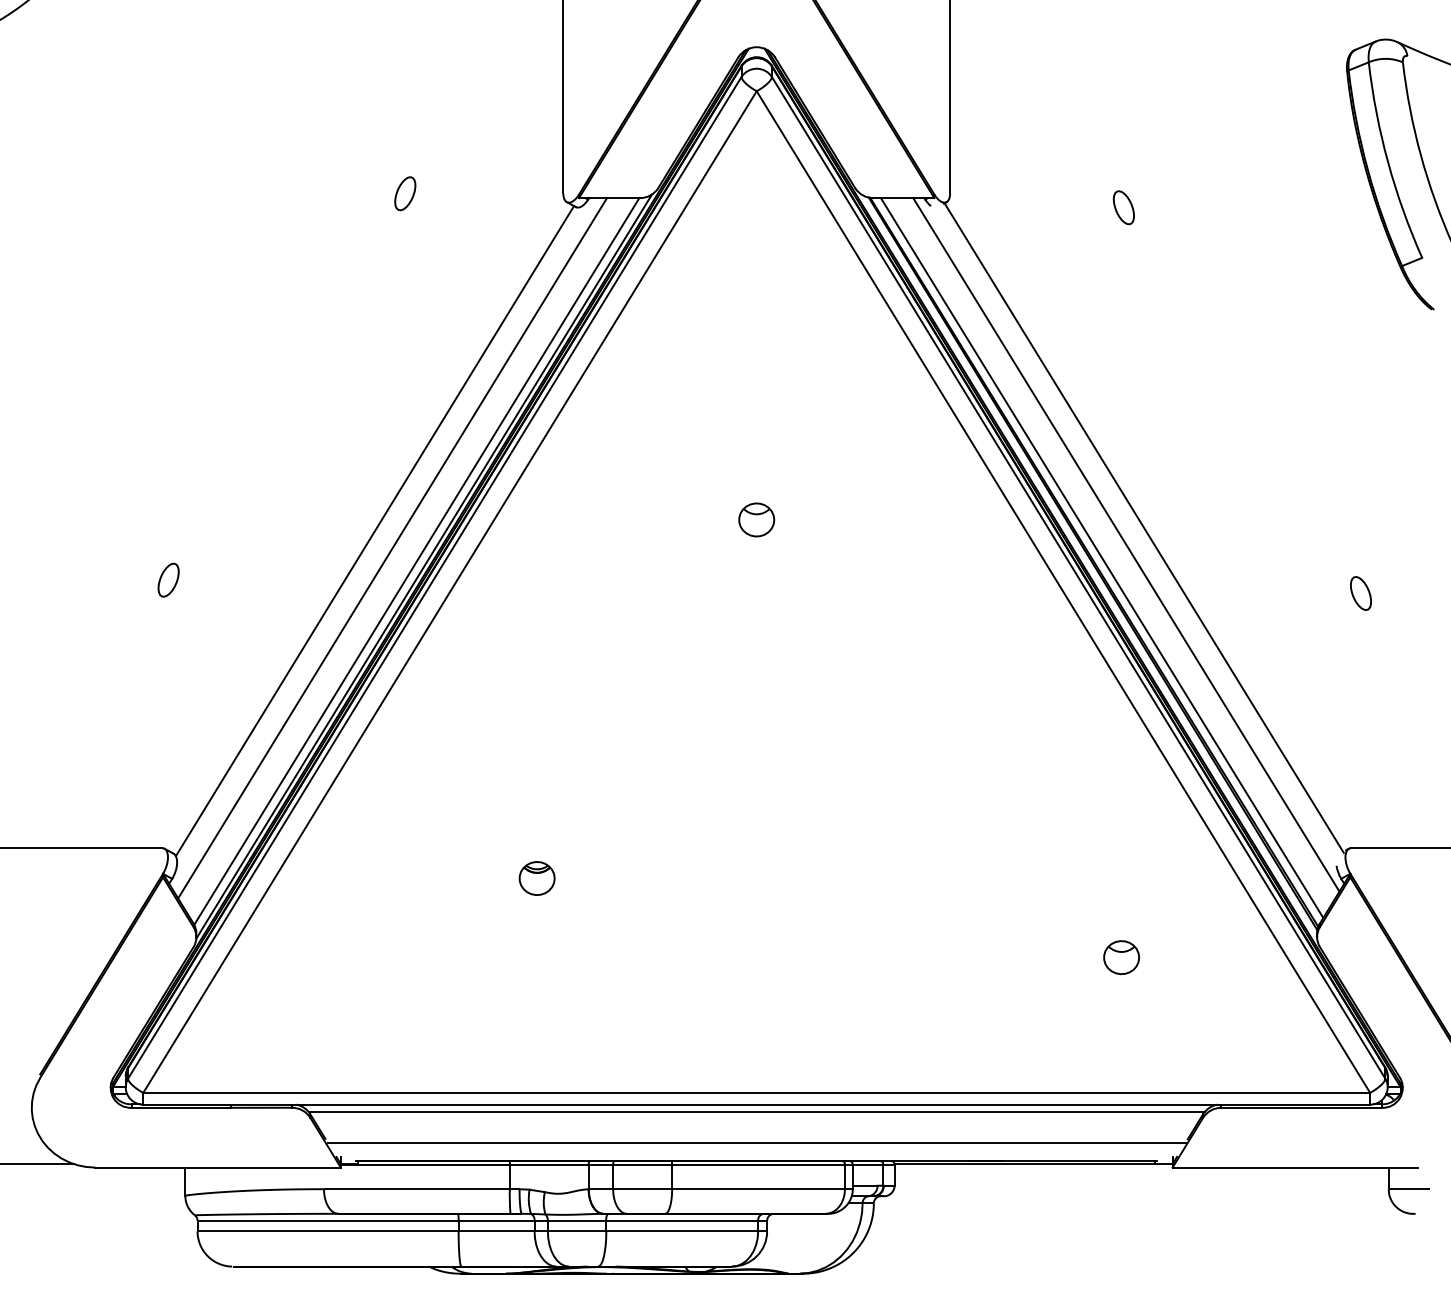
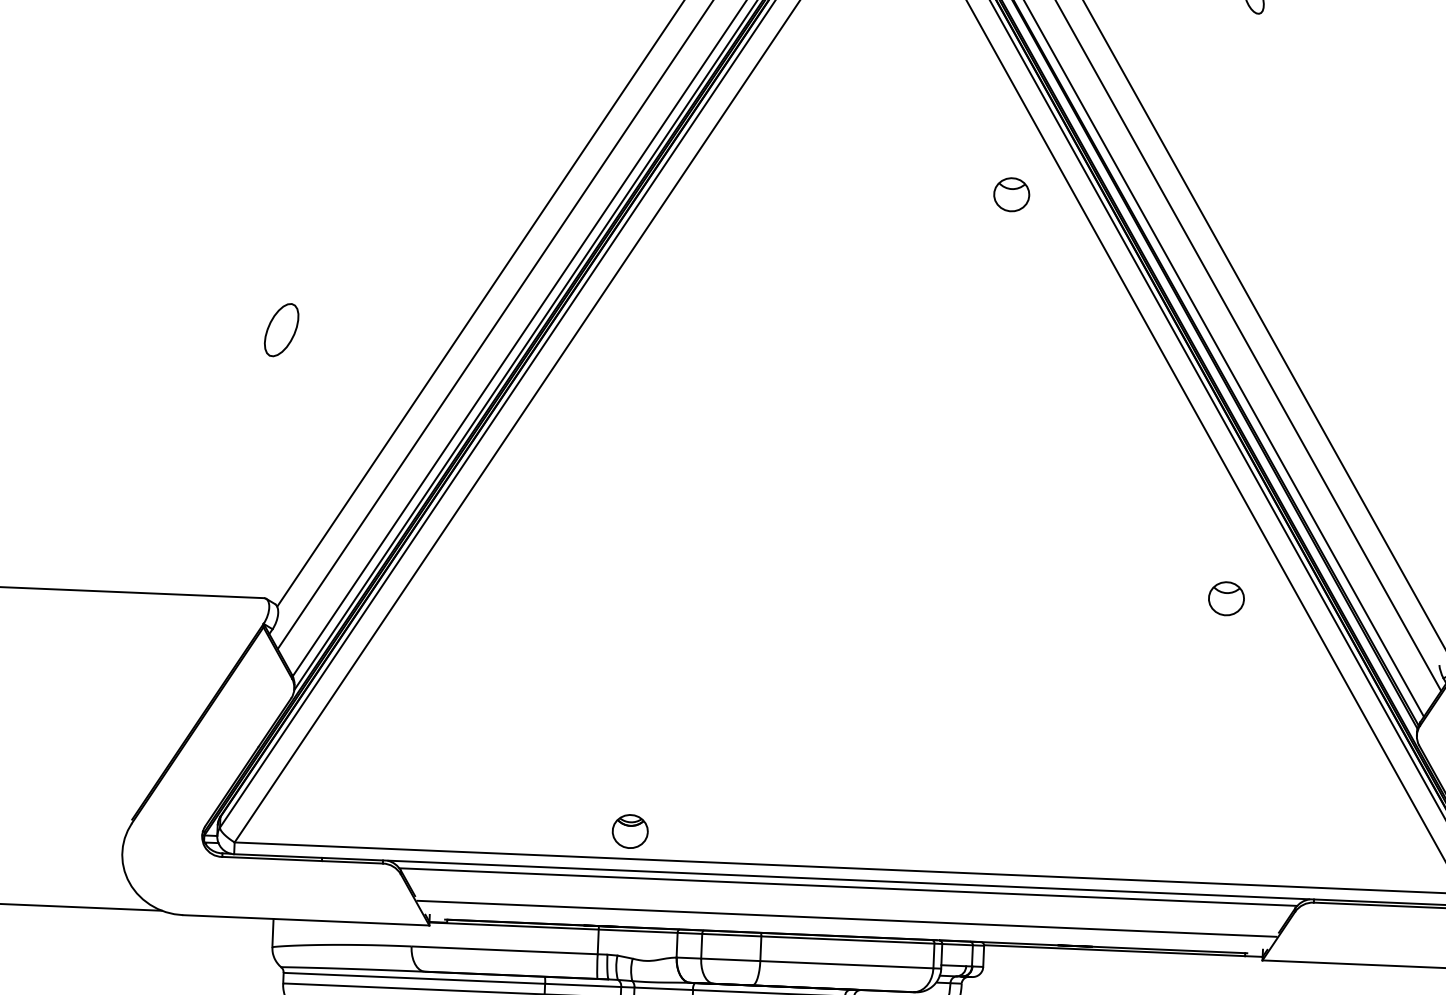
part: (756, 519) -> (1011, 194), moved
part: (168, 579) -> (281, 329), size x1.6
part: (536, 878) -> (629, 831), moved
part: (1121, 957) -> (1226, 598), moved

